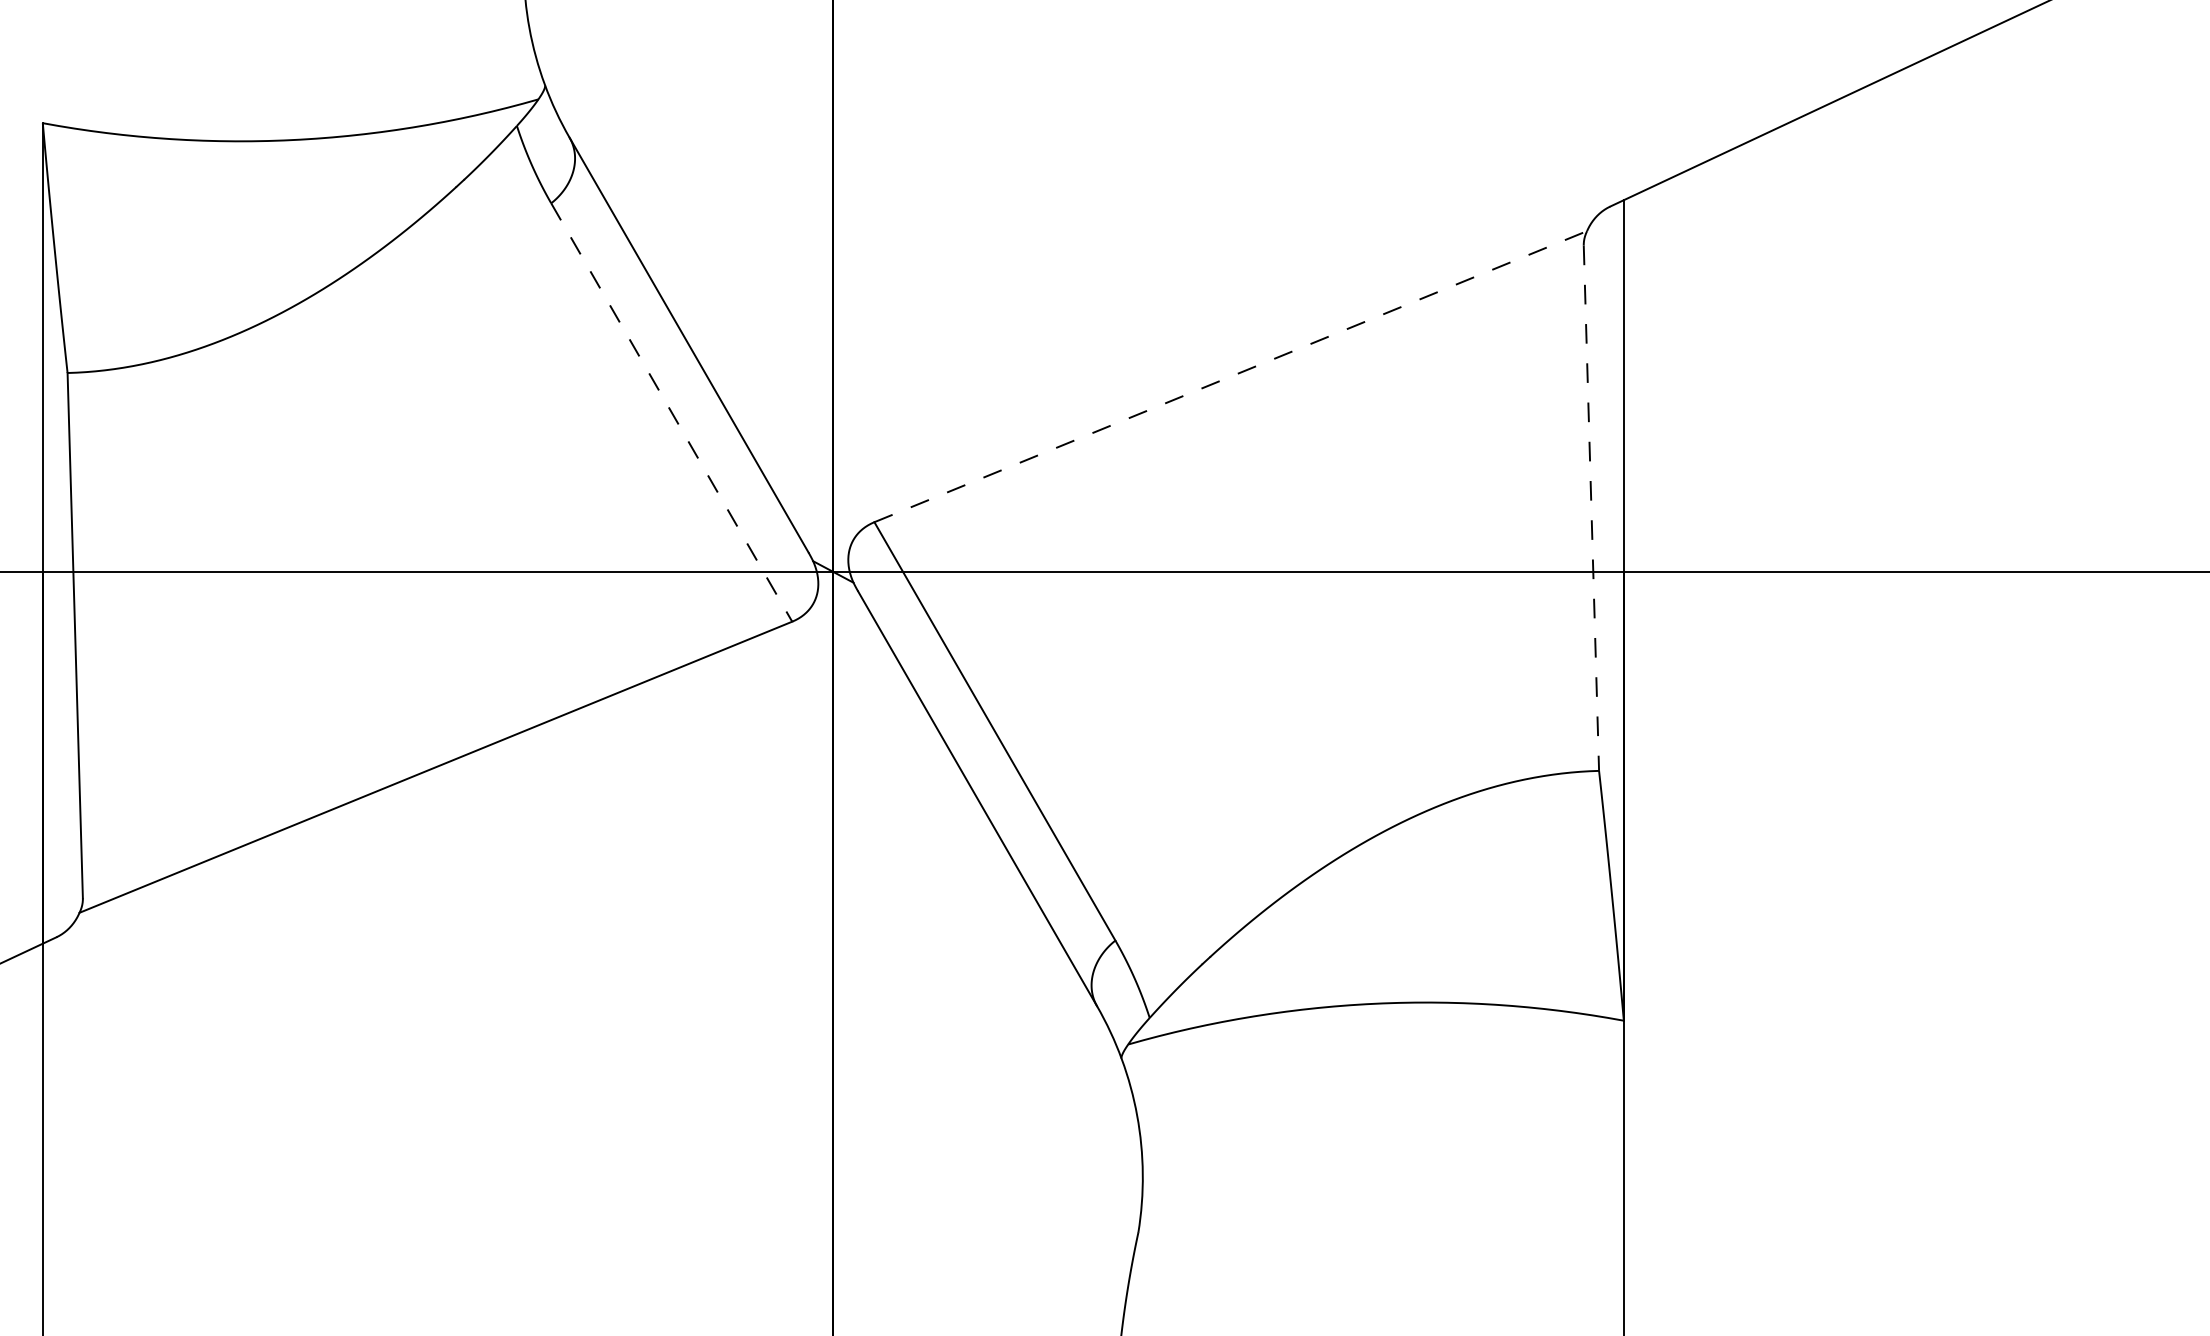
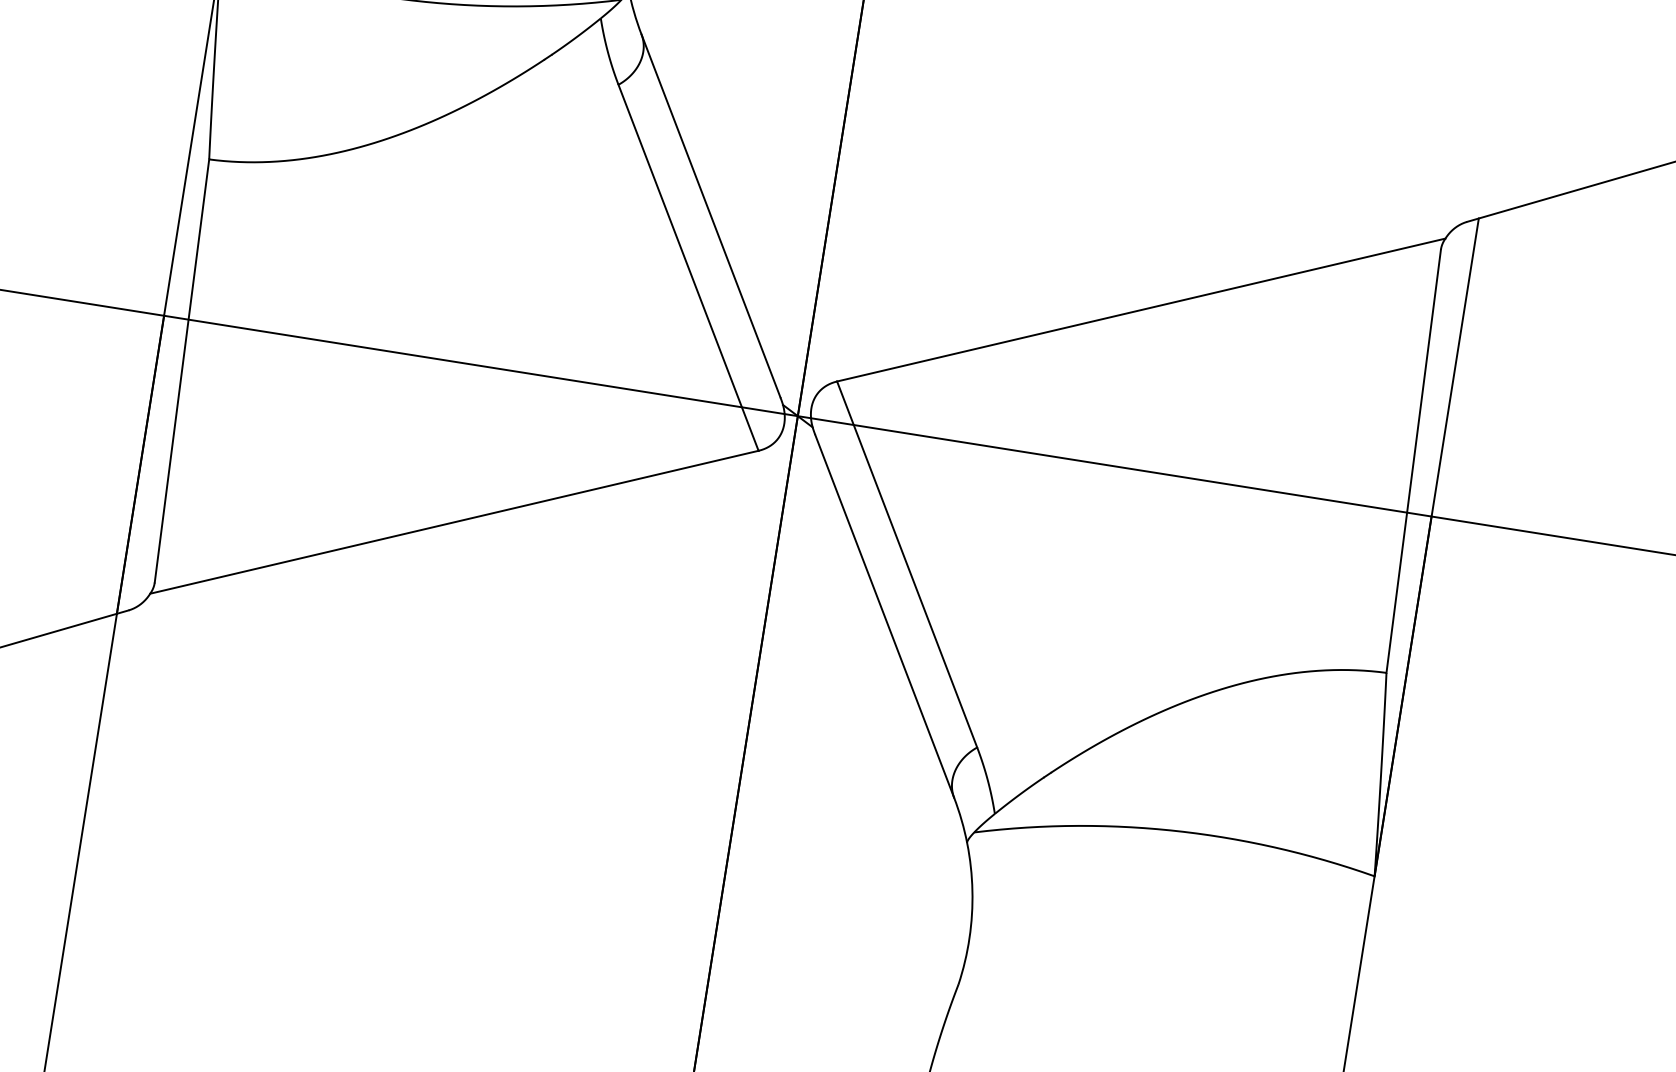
line: (1230, 376) -> (1141, 309), dashed -> solid
line: (671, 412) -> (688, 267), dashed -> solid
line: (1591, 508) -> (1413, 461), dashed -> solid

